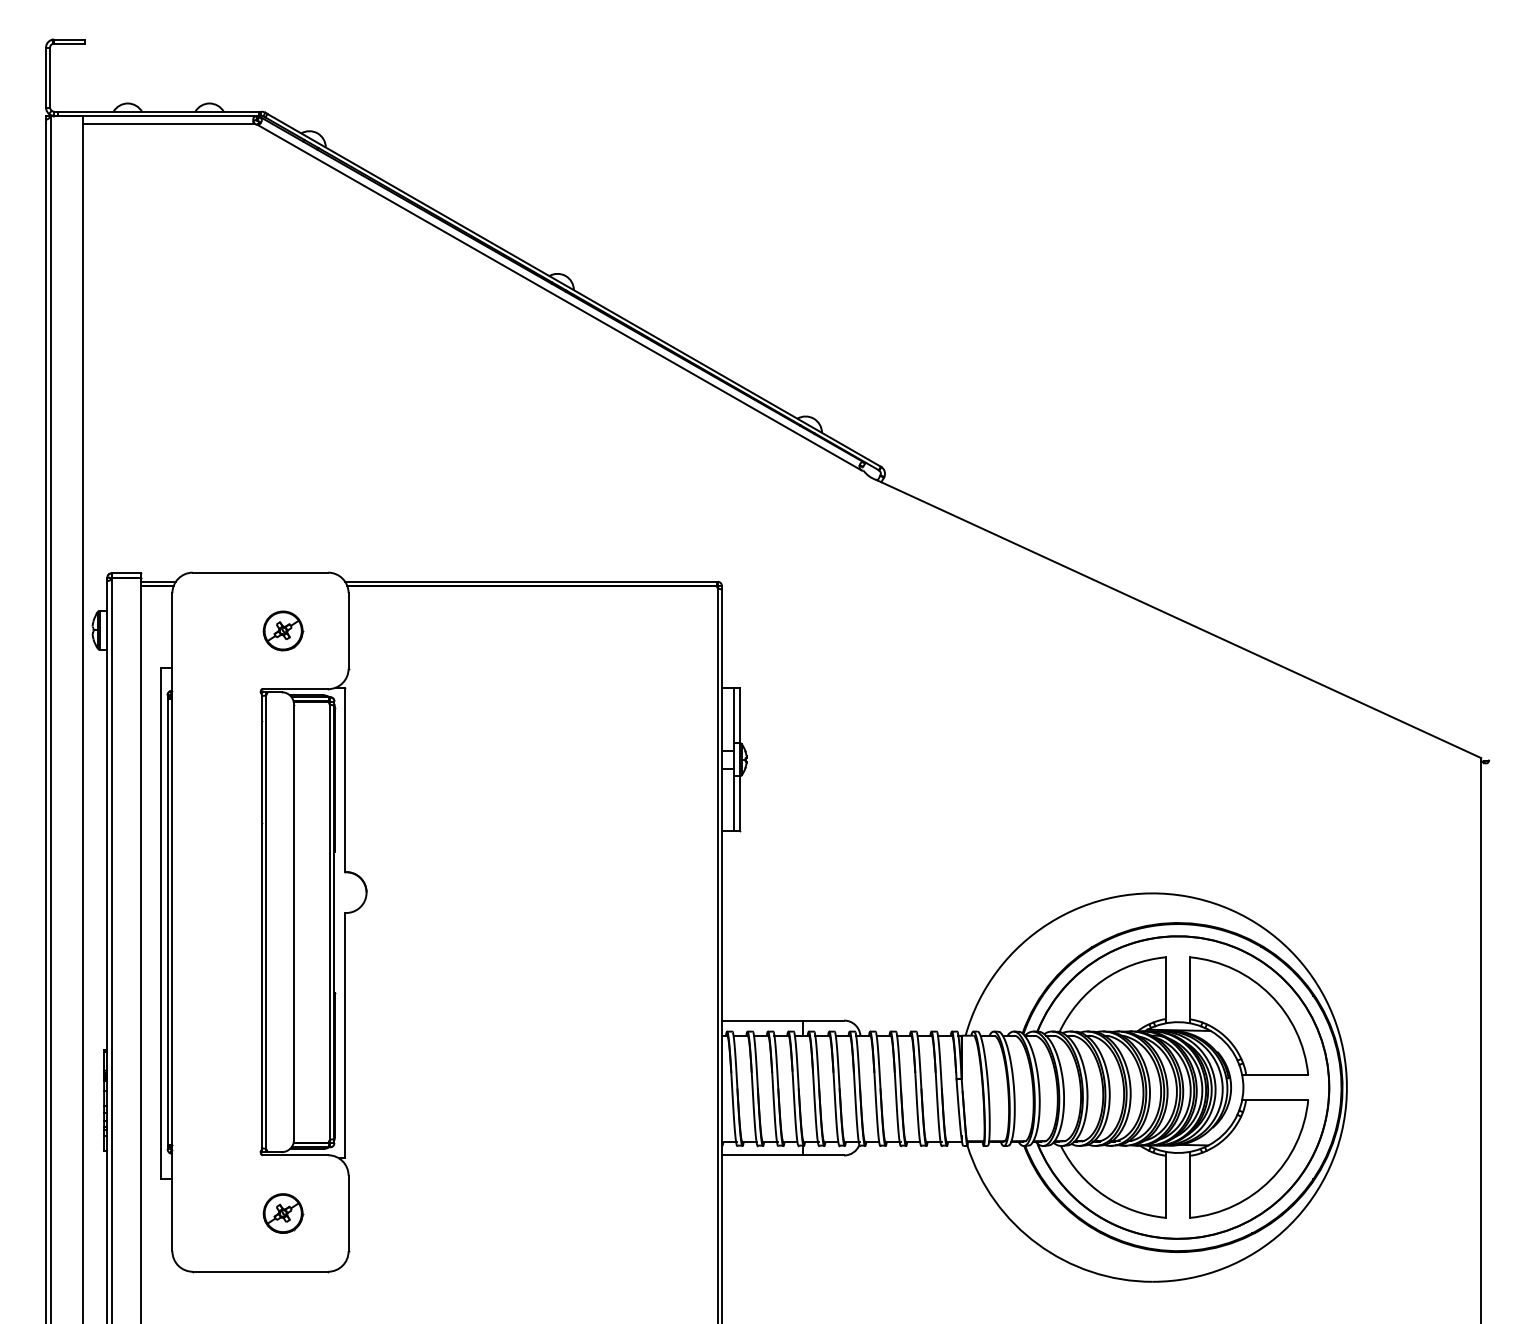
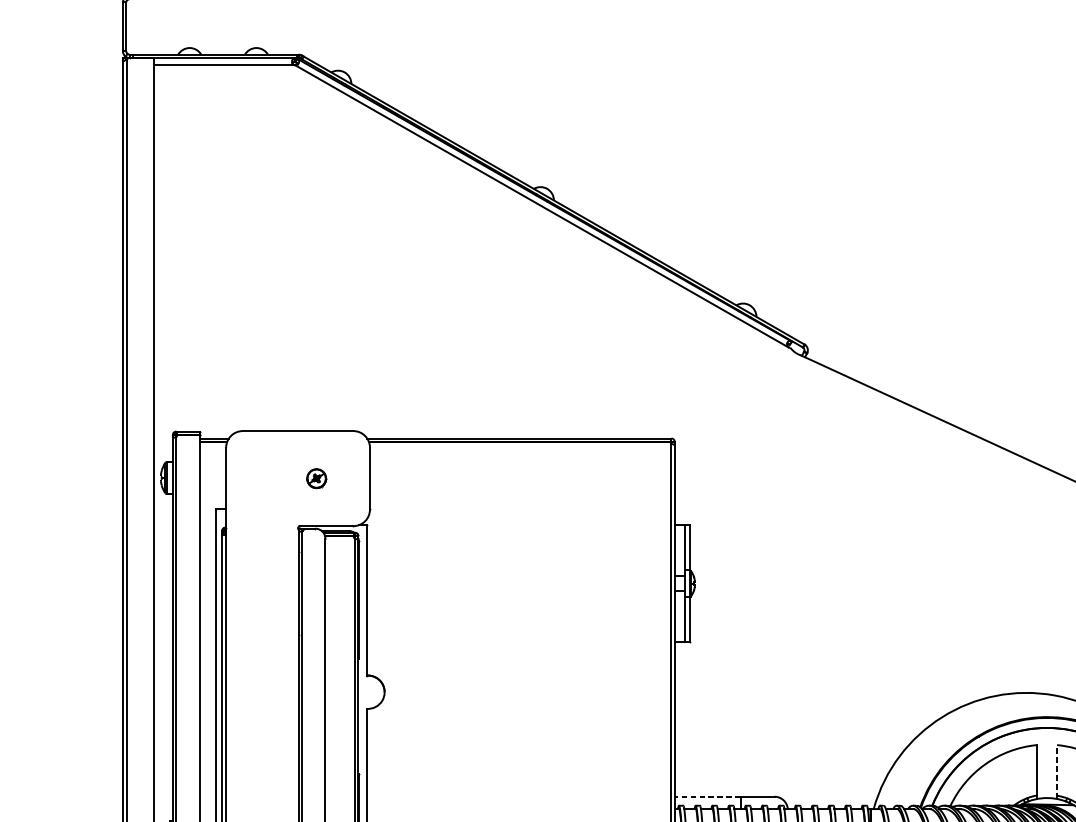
part: (283, 630) -> (316, 478), size x0.6
line: (1190, 990) -> (1057, 772), solid -> dashed
line: (762, 1020) -> (707, 796), solid -> dashed

